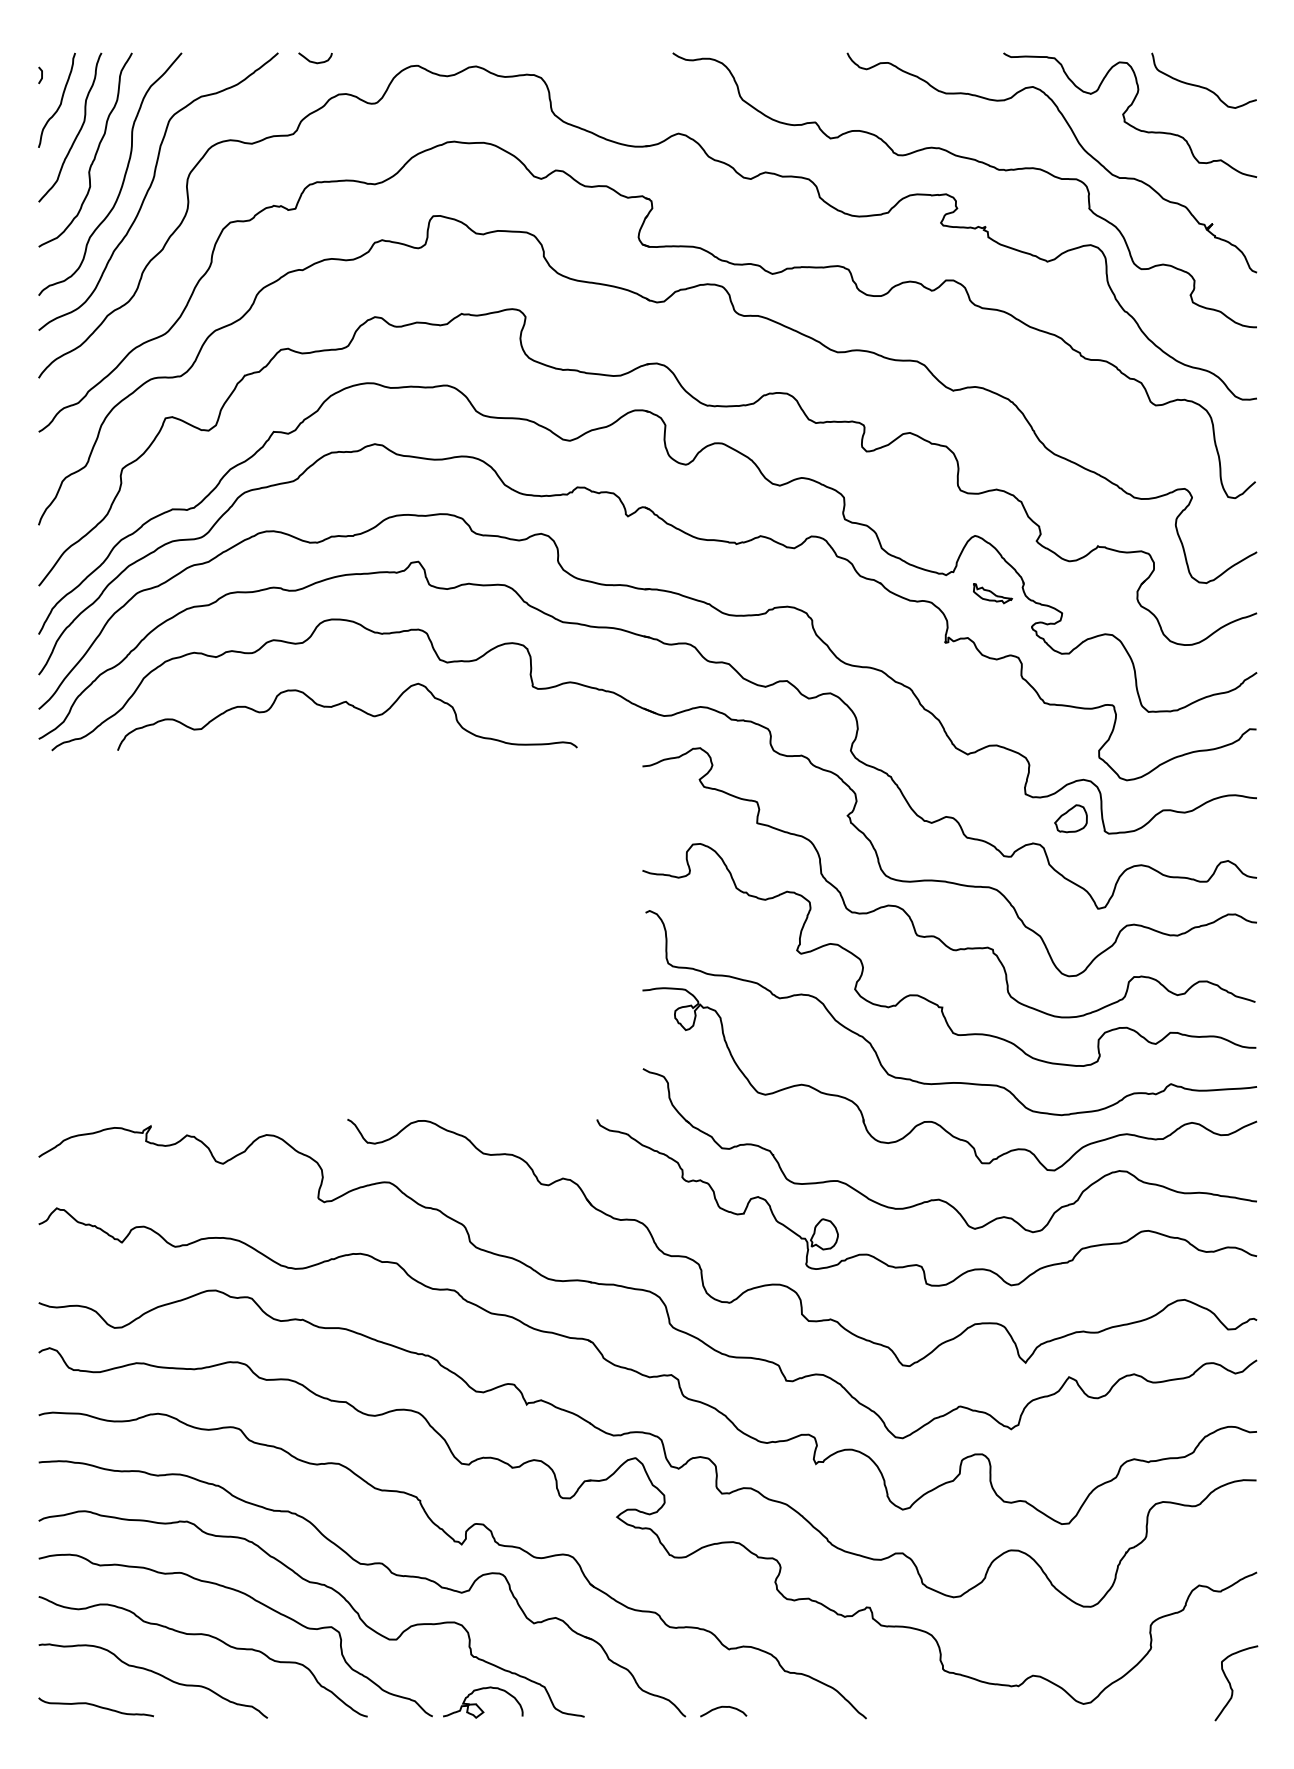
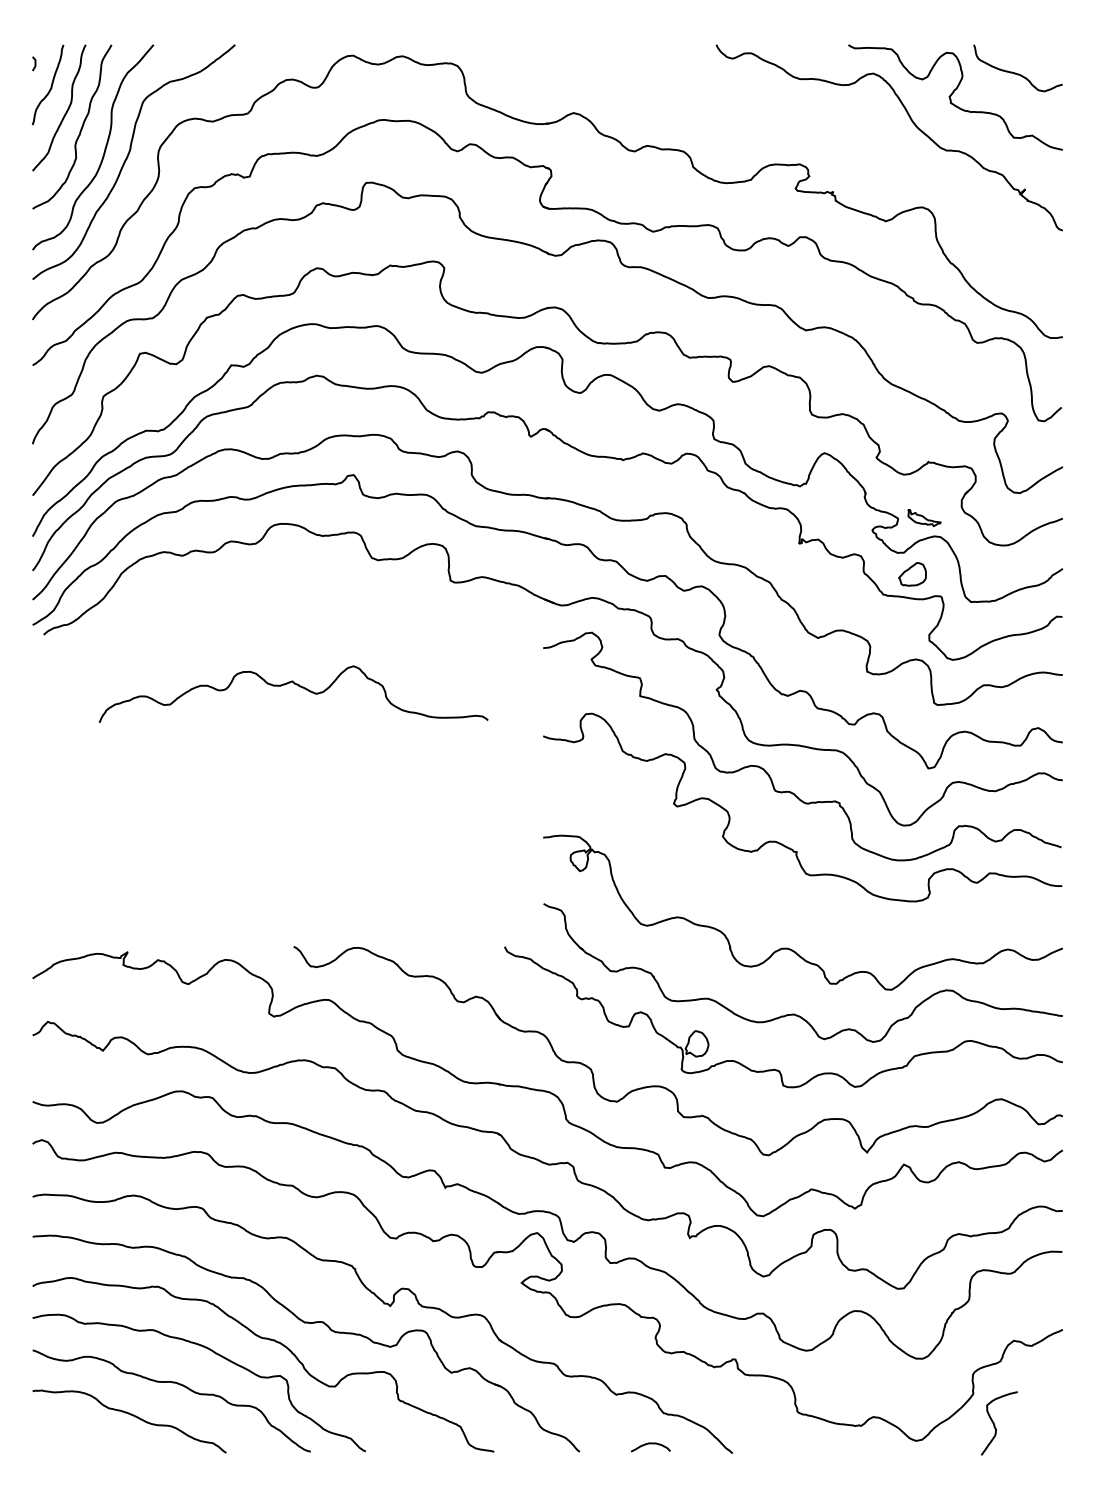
curve: (312, 60) -> (264, 51), removed
curve: (969, 160) -> (819, 135), removed
part: (992, 594) -> (924, 518), moved
curve: (350, 706) -> (296, 685), moved
part: (1070, 818) -> (912, 574), moved
curve: (952, 1081) -> (805, 914), removed
curve: (1231, 1685) -> (995, 1425), moved
curve: (478, 1704) -> (404, 1441), removed
curve: (96, 1706) -> (81, 1443), removed
curve: (723, 1708) -> (650, 1444), moved

